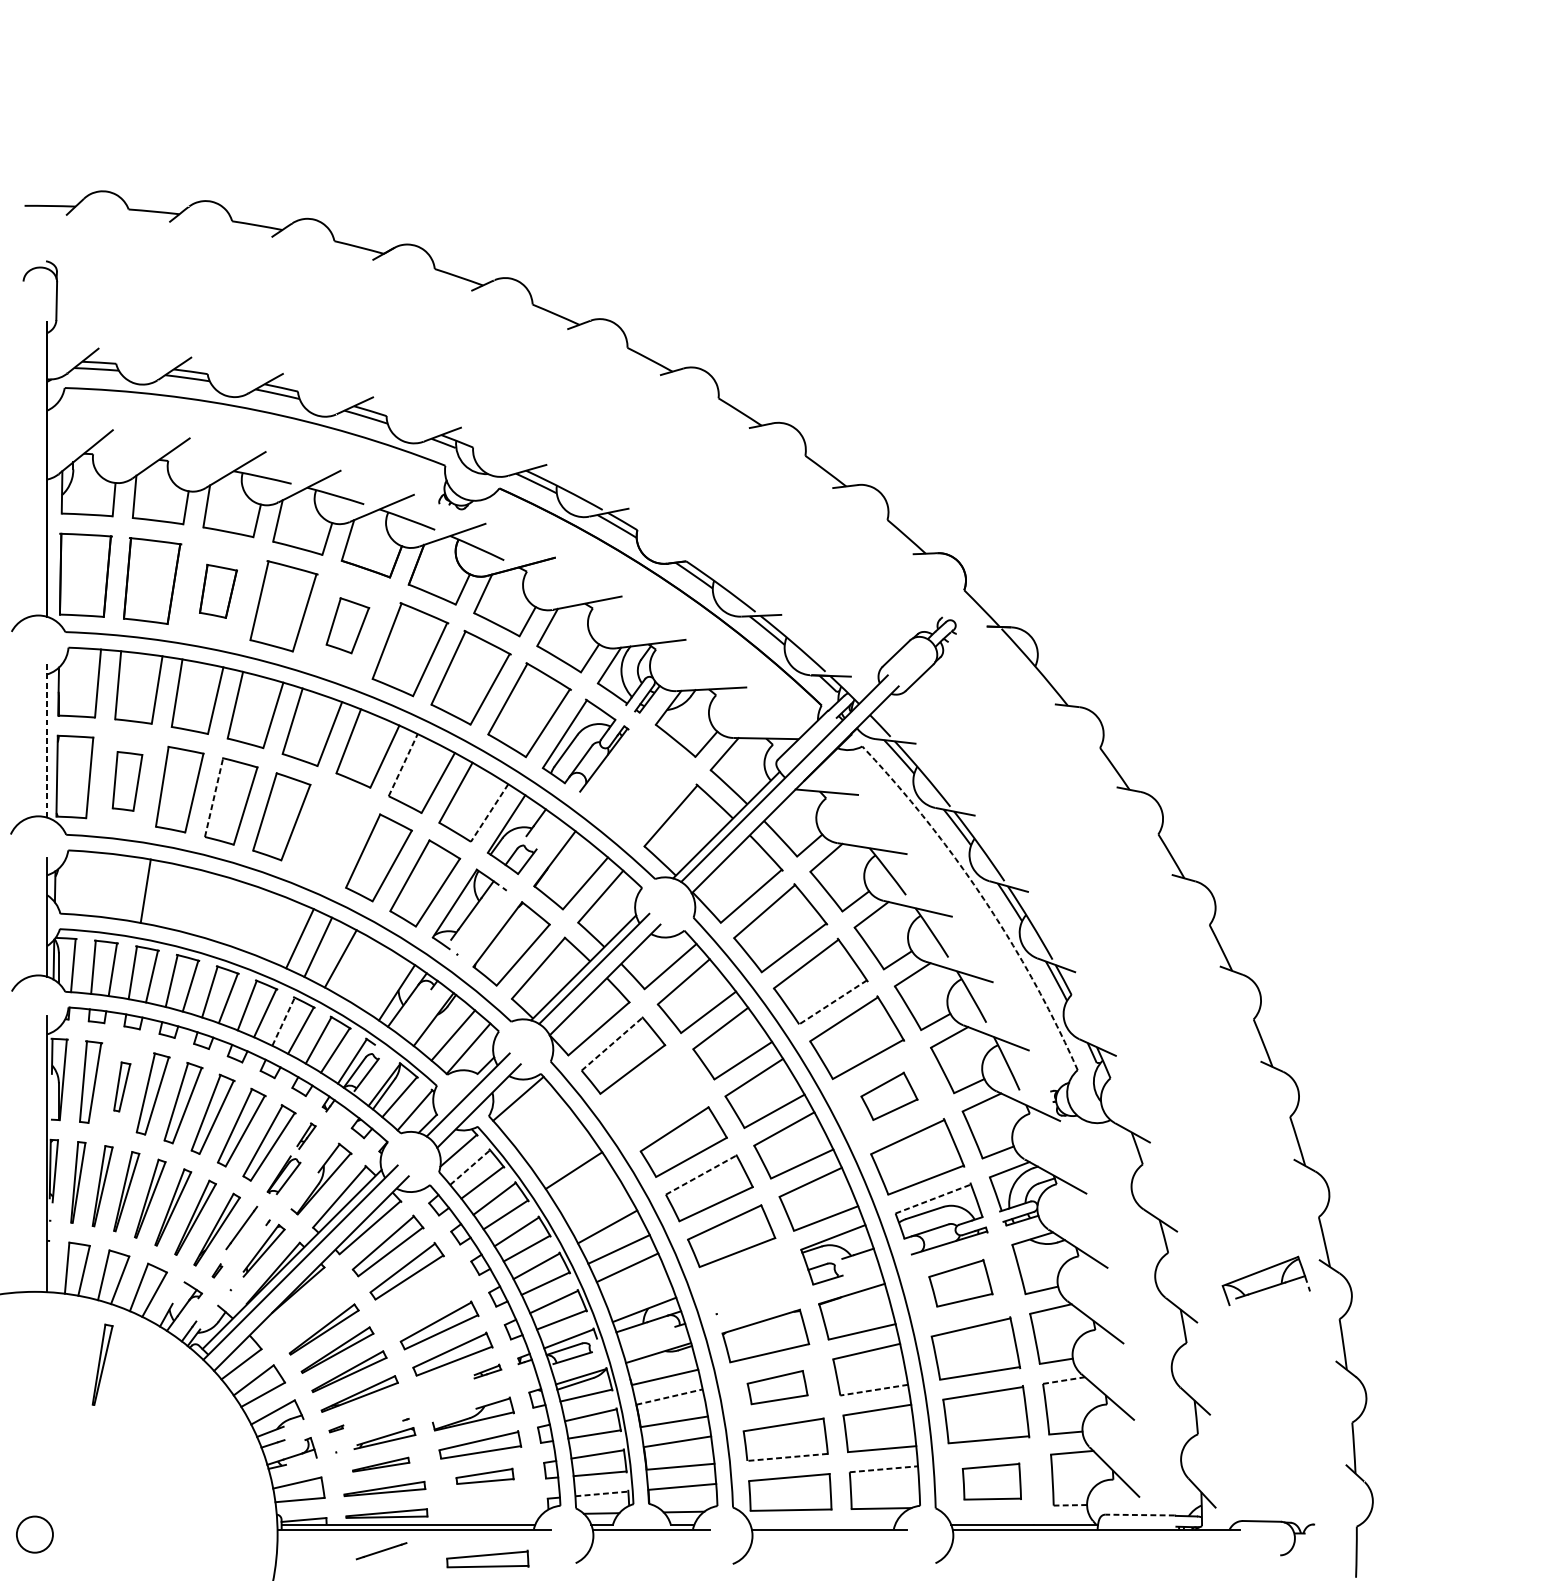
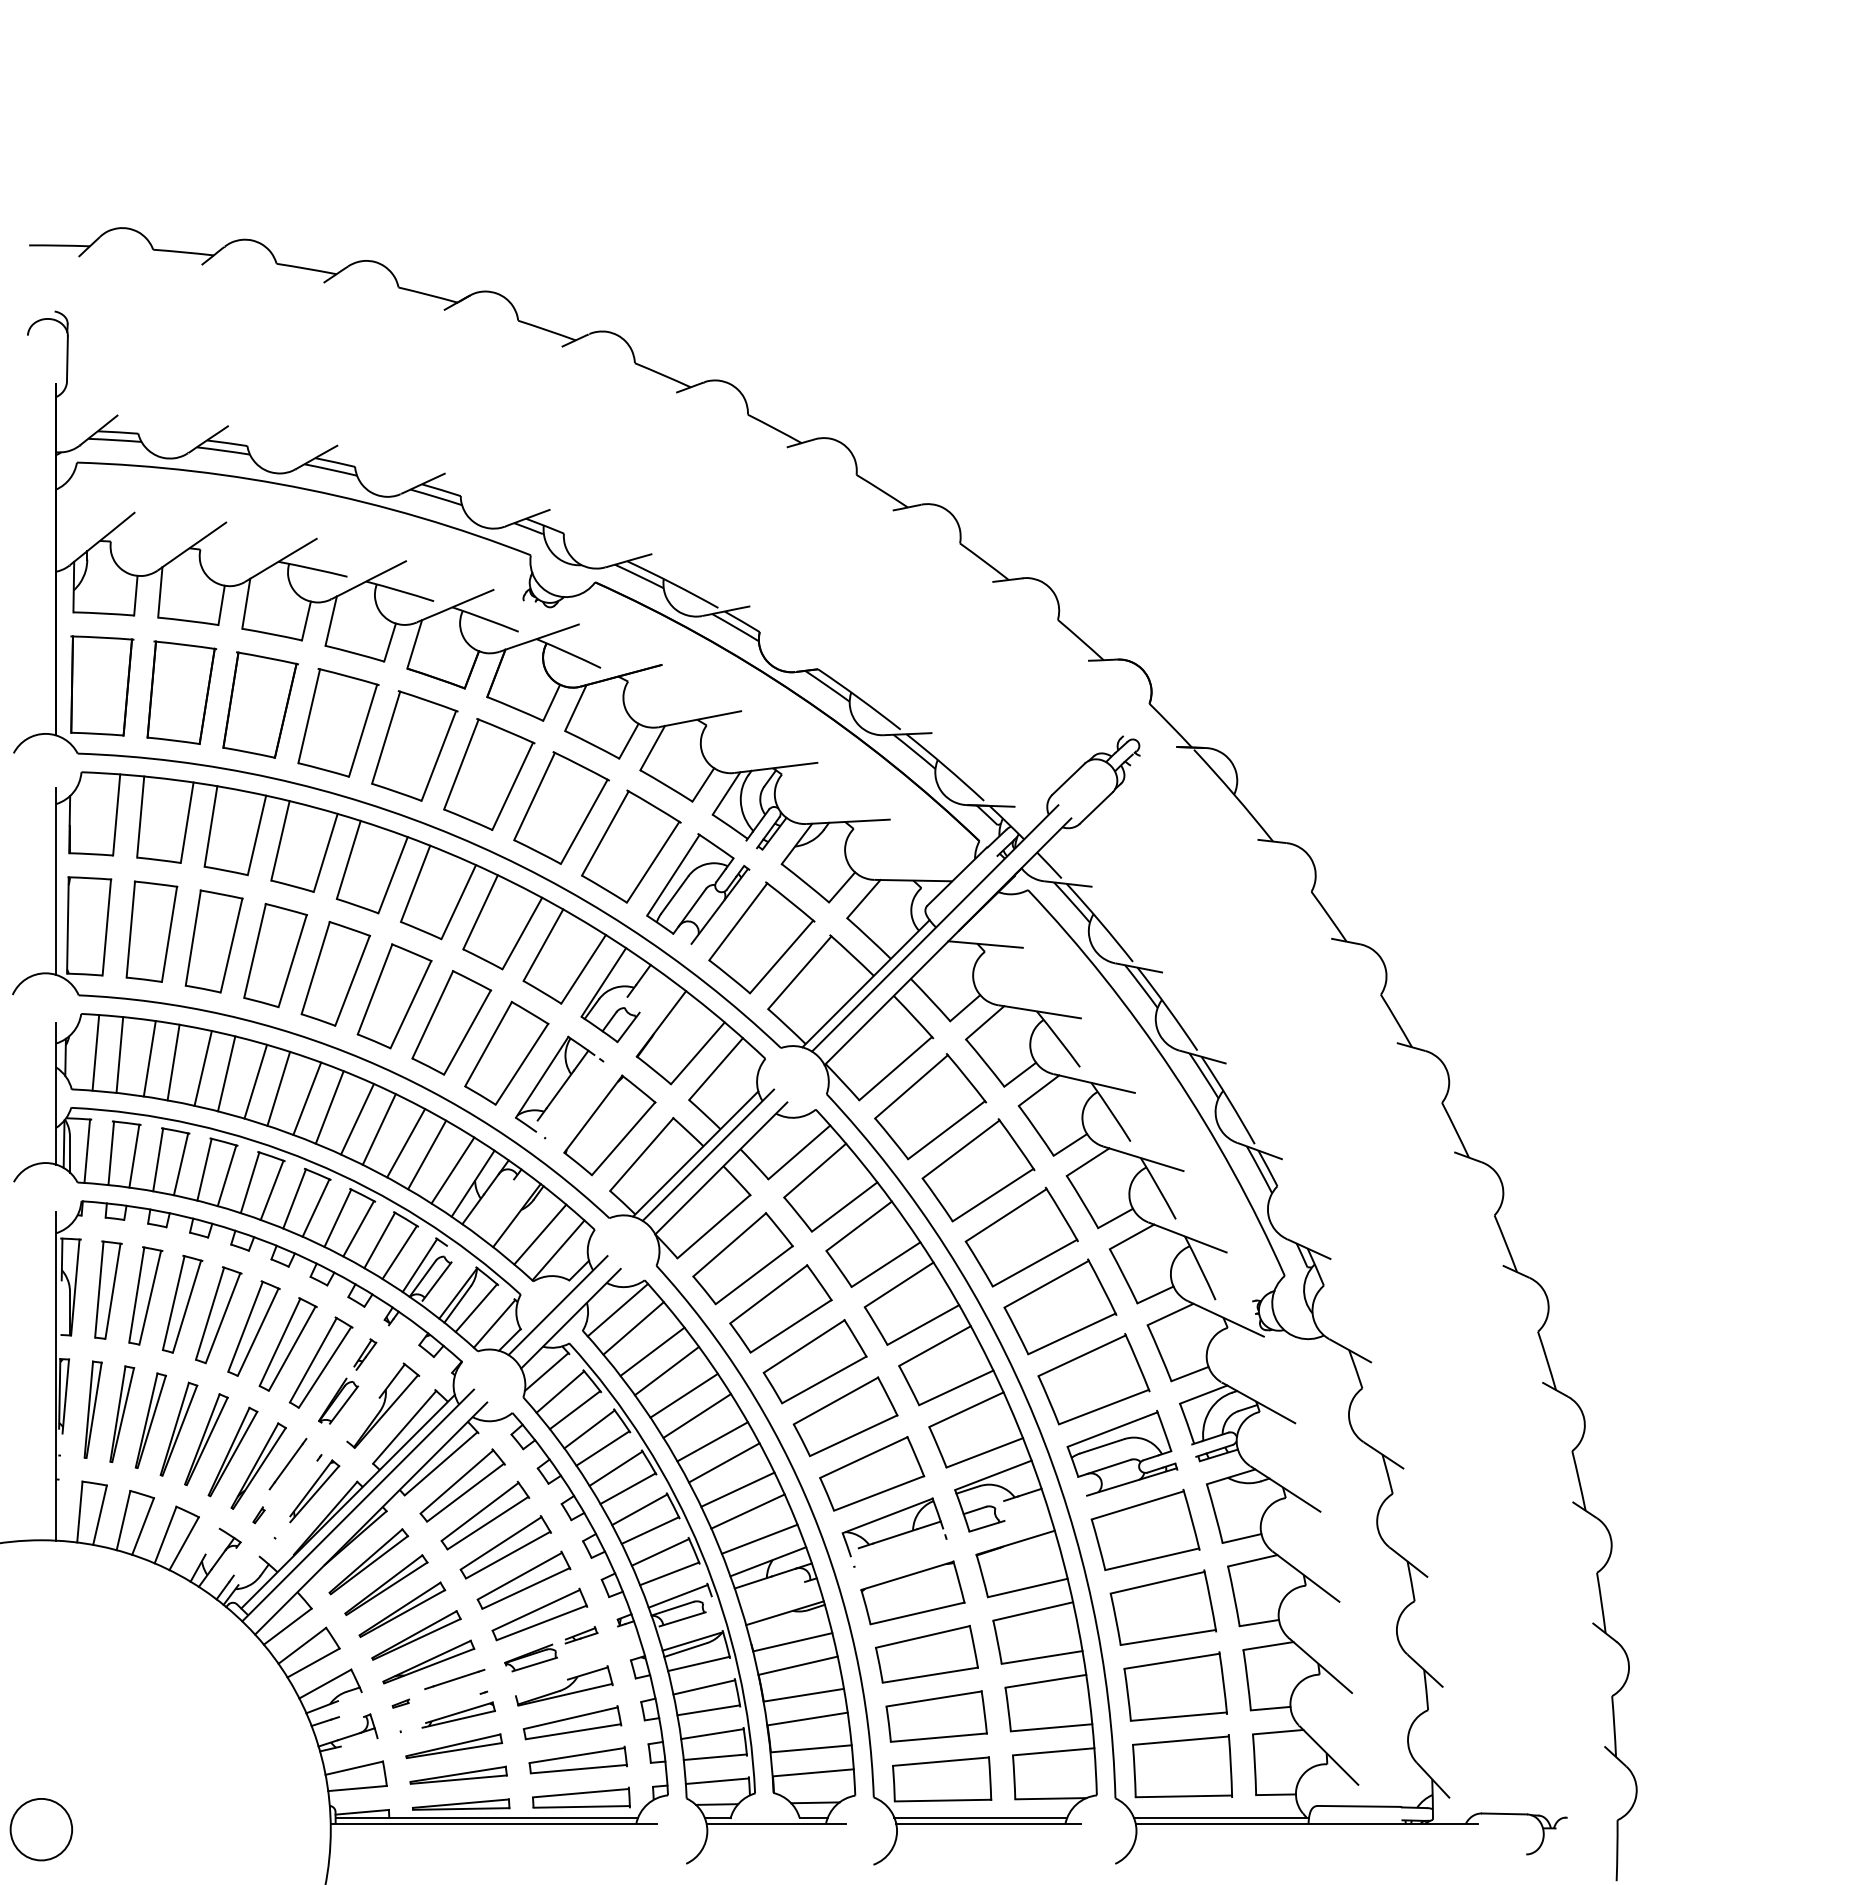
part: (218, 590) -> (260, 704), size x1.67
part: (347, 625) -> (414, 745), size x1.67
line: (47, 739) -> (56, 881), dashed -> solid
line: (403, 765) -> (480, 912), dashed -> solid
part: (127, 781) -> (151, 931), size x1.43
part: (638, 786) -> (761, 937), added
line: (214, 797) -> (255, 950), dashed -> solid
line: (489, 813) -> (583, 969), dashed -> solid
part: (331, 835) -> (394, 996), added
line: (80, 882) -> (95, 1052), added
line: (100, 884) -> (119, 1054), added
line: (125, 887) -> (149, 1058), added
line: (170, 896) -> (202, 1068), added
arc: (983, 899) -> (1172, 1072), dashed -> solid
line: (190, 900) -> (226, 1073), added
line: (214, 907) -> (255, 1081), added
line: (233, 912) -> (278, 1088), added
line: (258, 921) -> (307, 1098), added
line: (276, 928) -> (329, 1107), added
line: (358, 968) -> (427, 1154), added
line: (379, 981) -> (452, 1170), added
line: (832, 1002) -> (992, 1195), dashed -> solid
line: (283, 1021) -> (337, 1218), dashed -> solid
line: (612, 1043) -> (730, 1244), dashed -> solid
part: (122, 1086) -> (145, 1295), size x1.67
part: (889, 1095) -> (1060, 1306), size x1.67
part: (654, 1097) -> (780, 1308), added
line: (531, 1114) -> (633, 1328), added
line: (547, 1133) -> (652, 1351), added
line: (559, 1149) -> (666, 1370), added
line: (470, 1167) -> (560, 1392), dashed -> solid
line: (701, 1174) -> (836, 1400), dashed -> solid
line: (585, 1187) -> (697, 1415), added
line: (934, 1198) -> (1113, 1429), dashed -> solid
line: (597, 1209) -> (712, 1441), added
part: (1266, 1281) -> (894, 1527), moved
part: (960, 1282) -> (1145, 1529), size x1.43
line: (637, 1290) -> (759, 1538), added
part: (424, 1297) -> (505, 1547), added
part: (309, 1309) -> (368, 1561), added
part: (102, 1364) -> (122, 1626), removed
line: (1064, 1380) -> (1268, 1645), dashed -> solid
part: (777, 1387) -> (926, 1654), size x1.43
part: (445, 1390) -> (530, 1657), added
line: (874, 1390) -> (1042, 1657), dashed -> solid
line: (669, 1396) -> (798, 1665), dashed -> solid
line: (787, 1457) -> (938, 1737), dashed -> solid
part: (381, 1464) -> (454, 1746), size x1.43
line: (883, 1469) -> (1053, 1751), dashed -> solid
part: (484, 1475) -> (577, 1759), size x1.43
part: (991, 1481) -> (1182, 1766), size x1.43
line: (601, 1494) -> (717, 1781), dashed -> solid
line: (1070, 1505) -> (1276, 1794), dashed -> solid
line: (1139, 1515) -> (1358, 1806), dashed -> solid
line: (822, 1524) -> (980, 1817), added
circle: (34, 1534) -> (41, 1829), size x1.43
line: (381, 1550) -> (454, 1678), moved
part: (487, 1558) -> (581, 1797), moved

